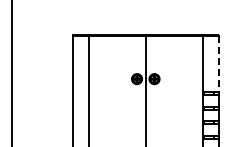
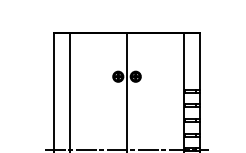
line: (218, 64) -> (199, 62), dashed -> solid

